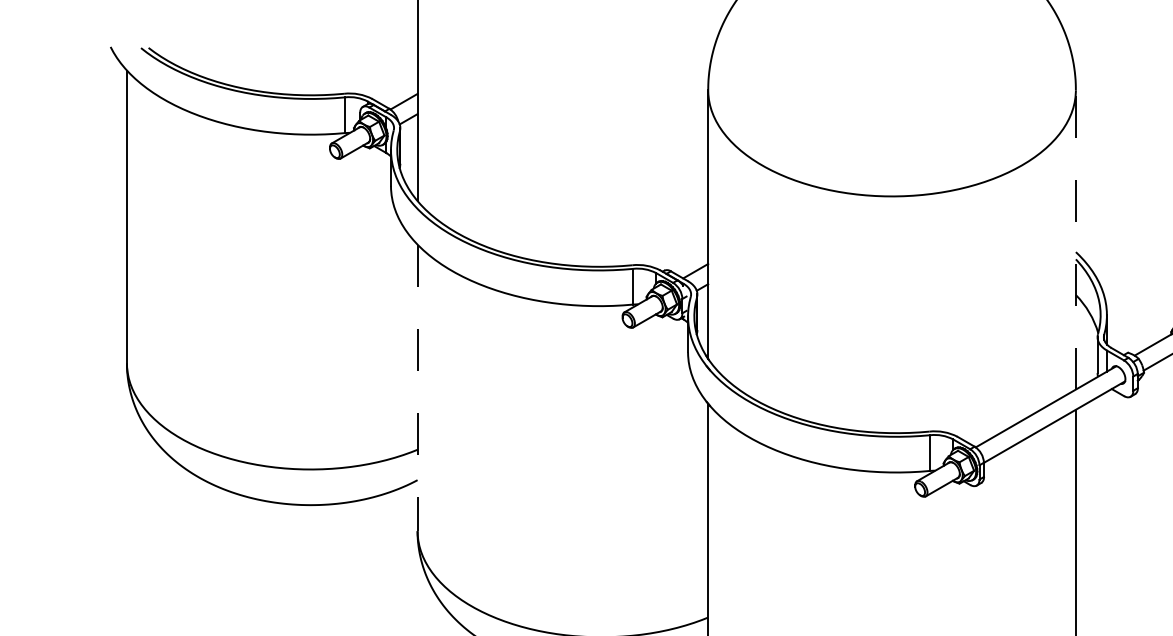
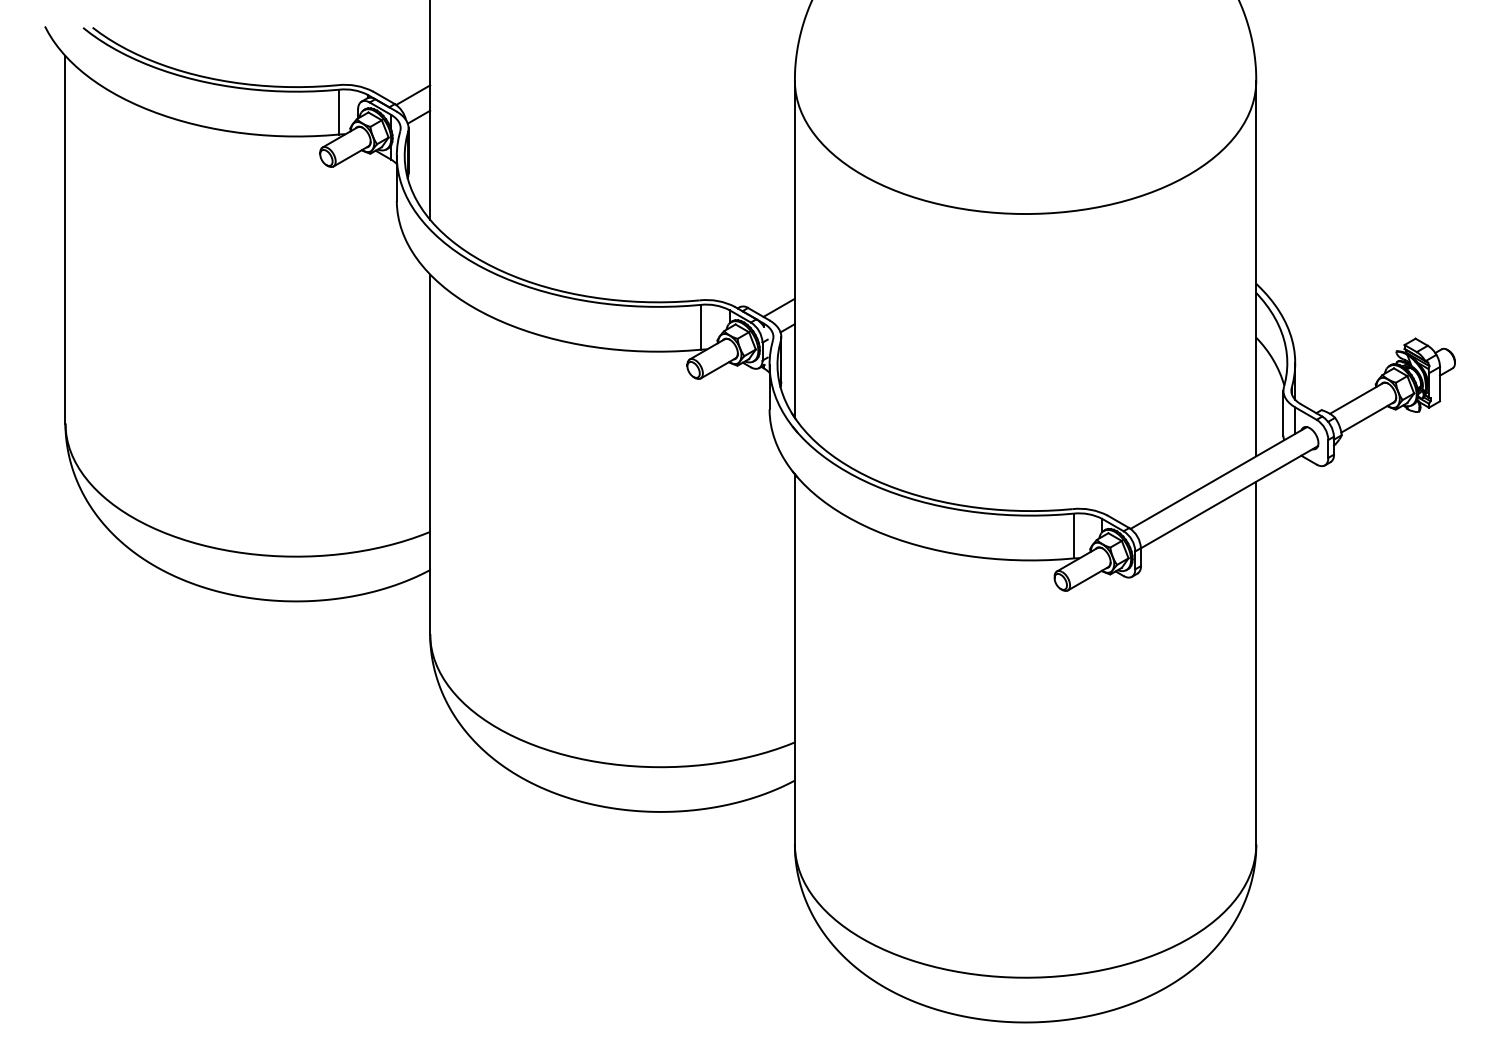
line: (1076, 239) -> (1256, 268), dashed -> solid
line: (417, 388) -> (430, 454), dashed -> solid

